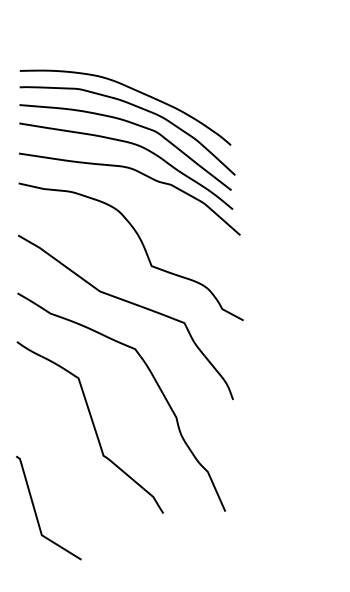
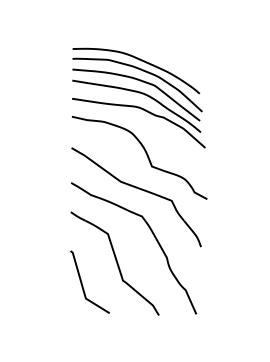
curve: (36, 508) -> (82, 282), moved

